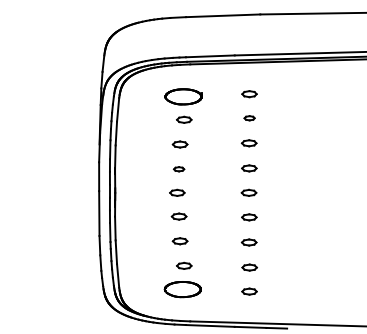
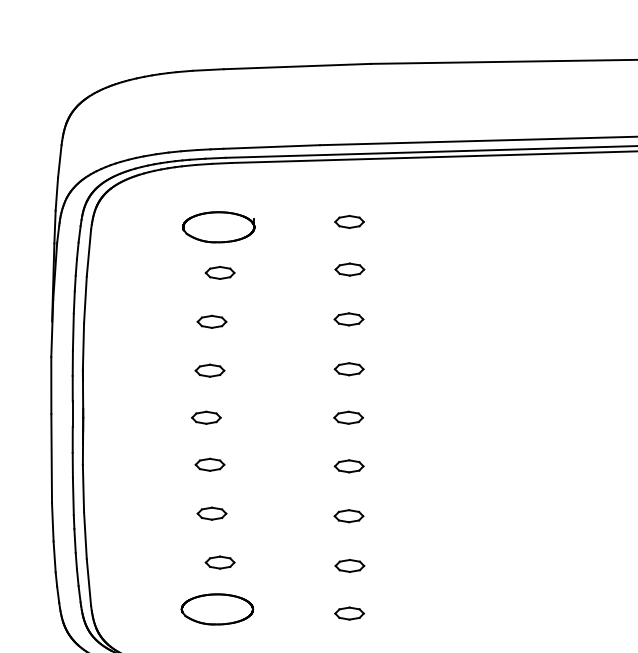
part: (249, 118) -> (349, 270), size x1.43
part: (178, 169) -> (208, 371), size x1.43

